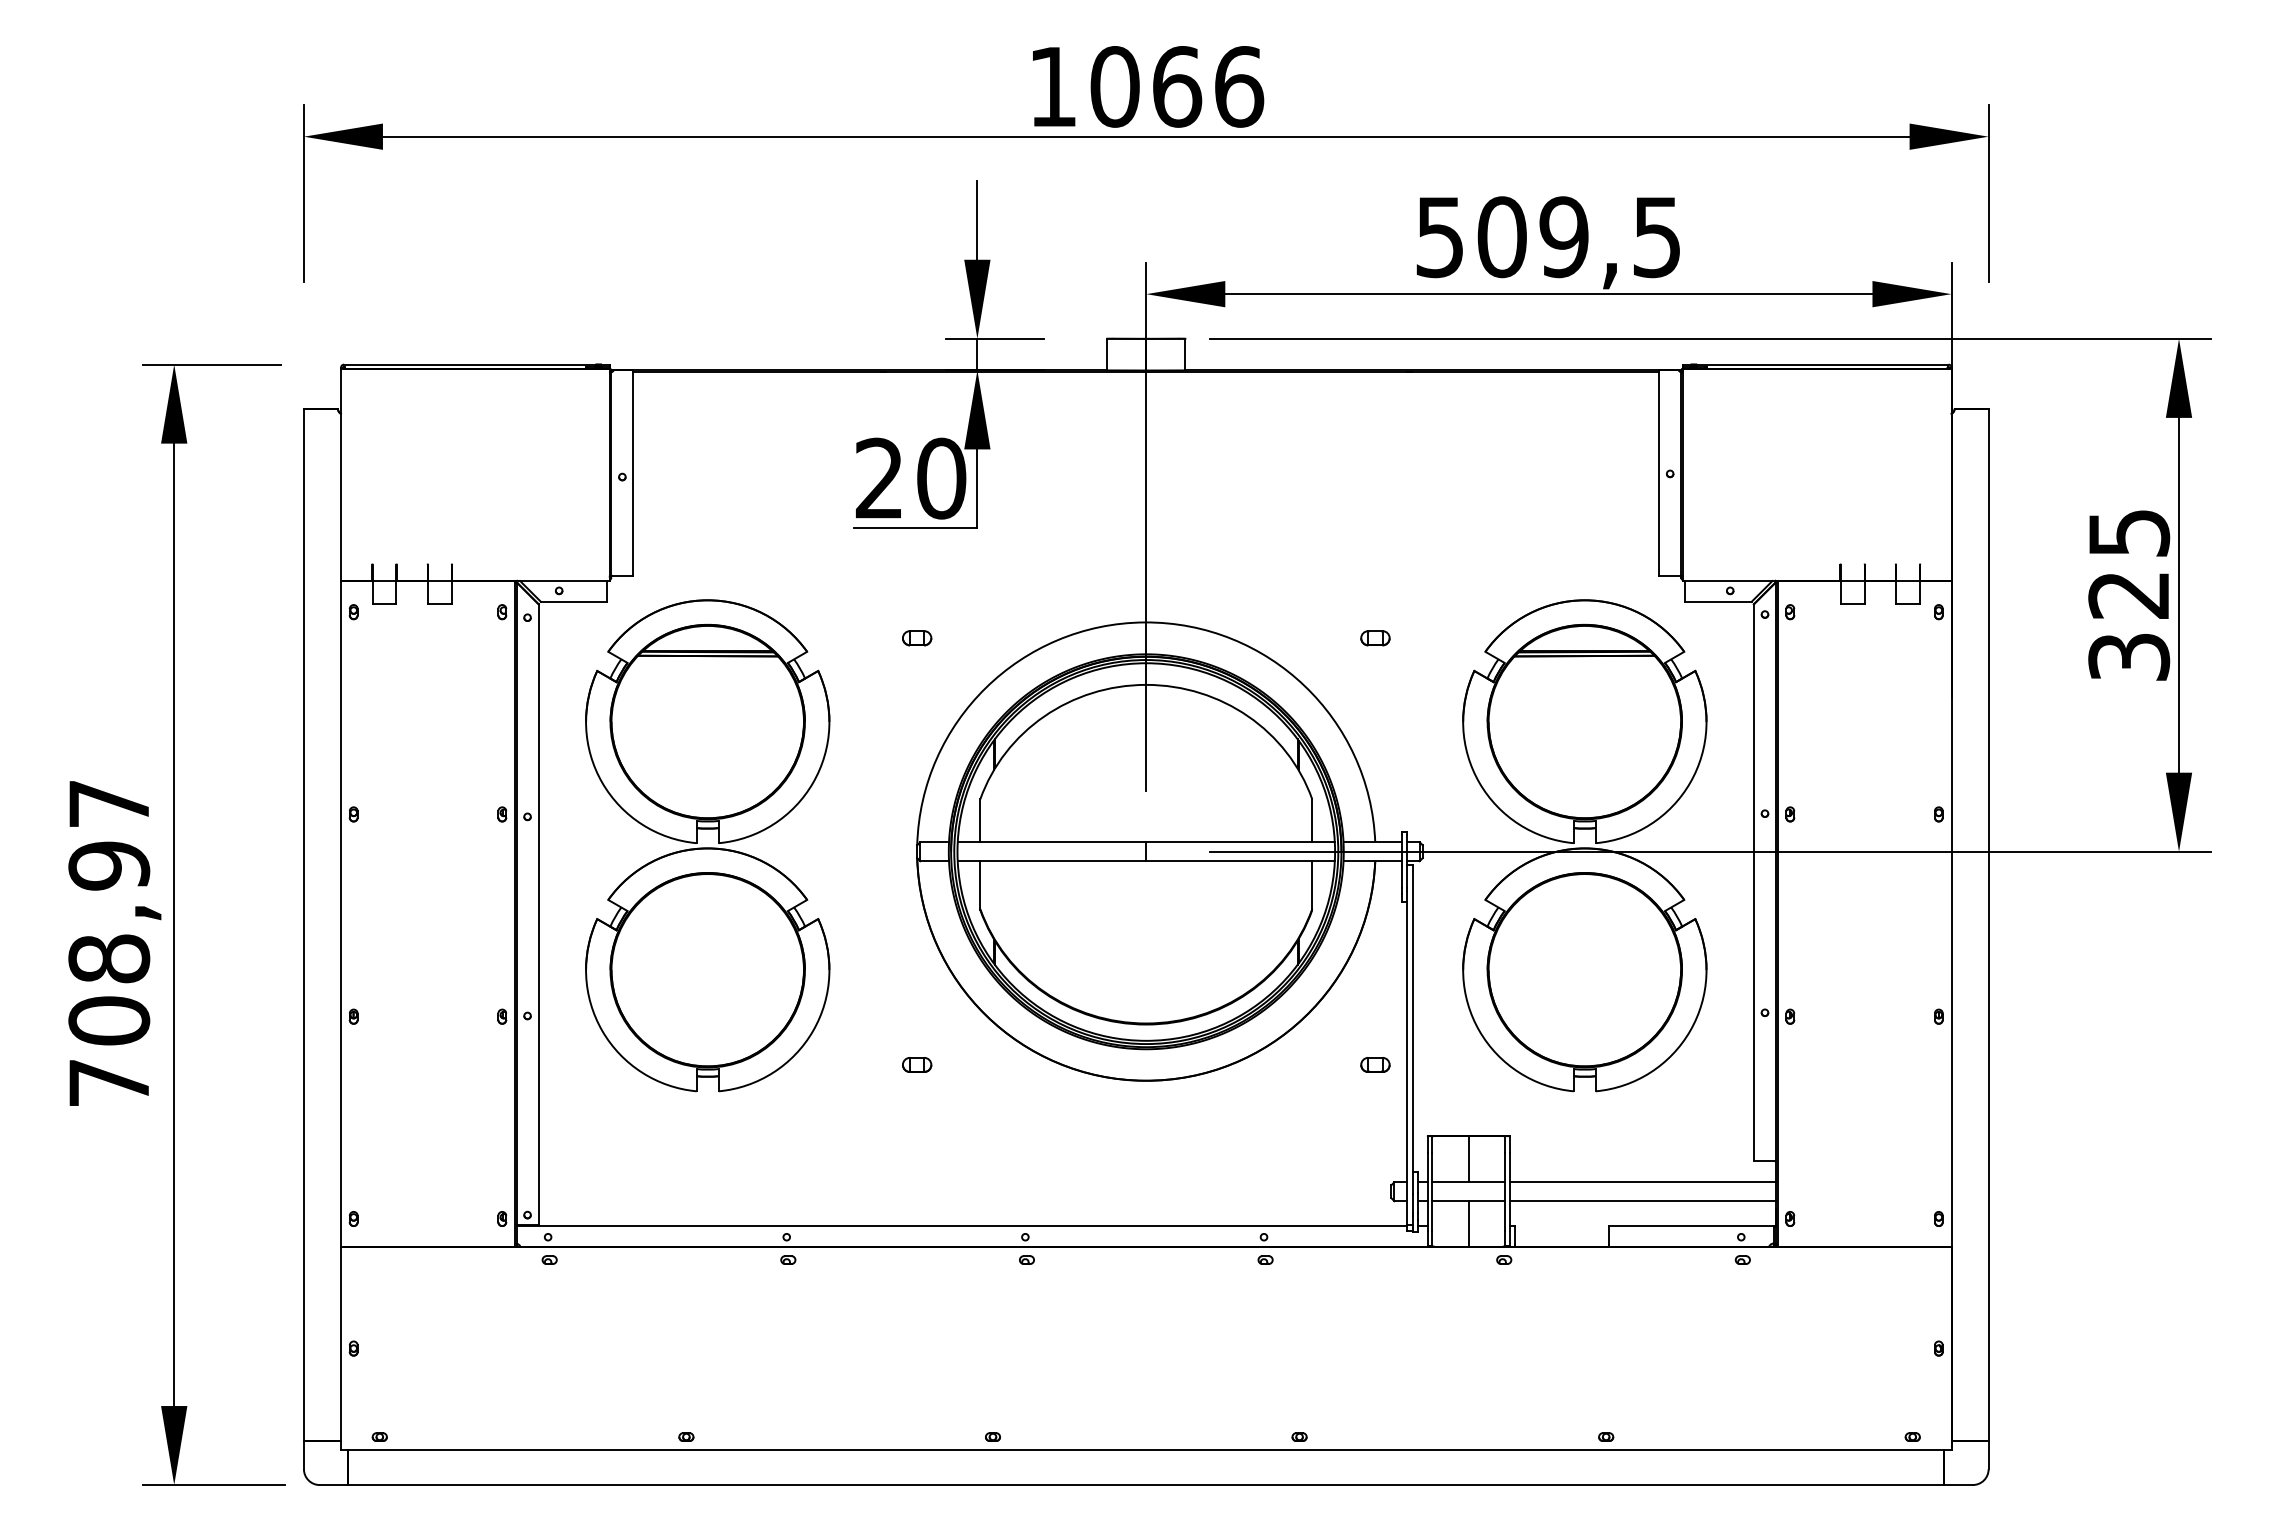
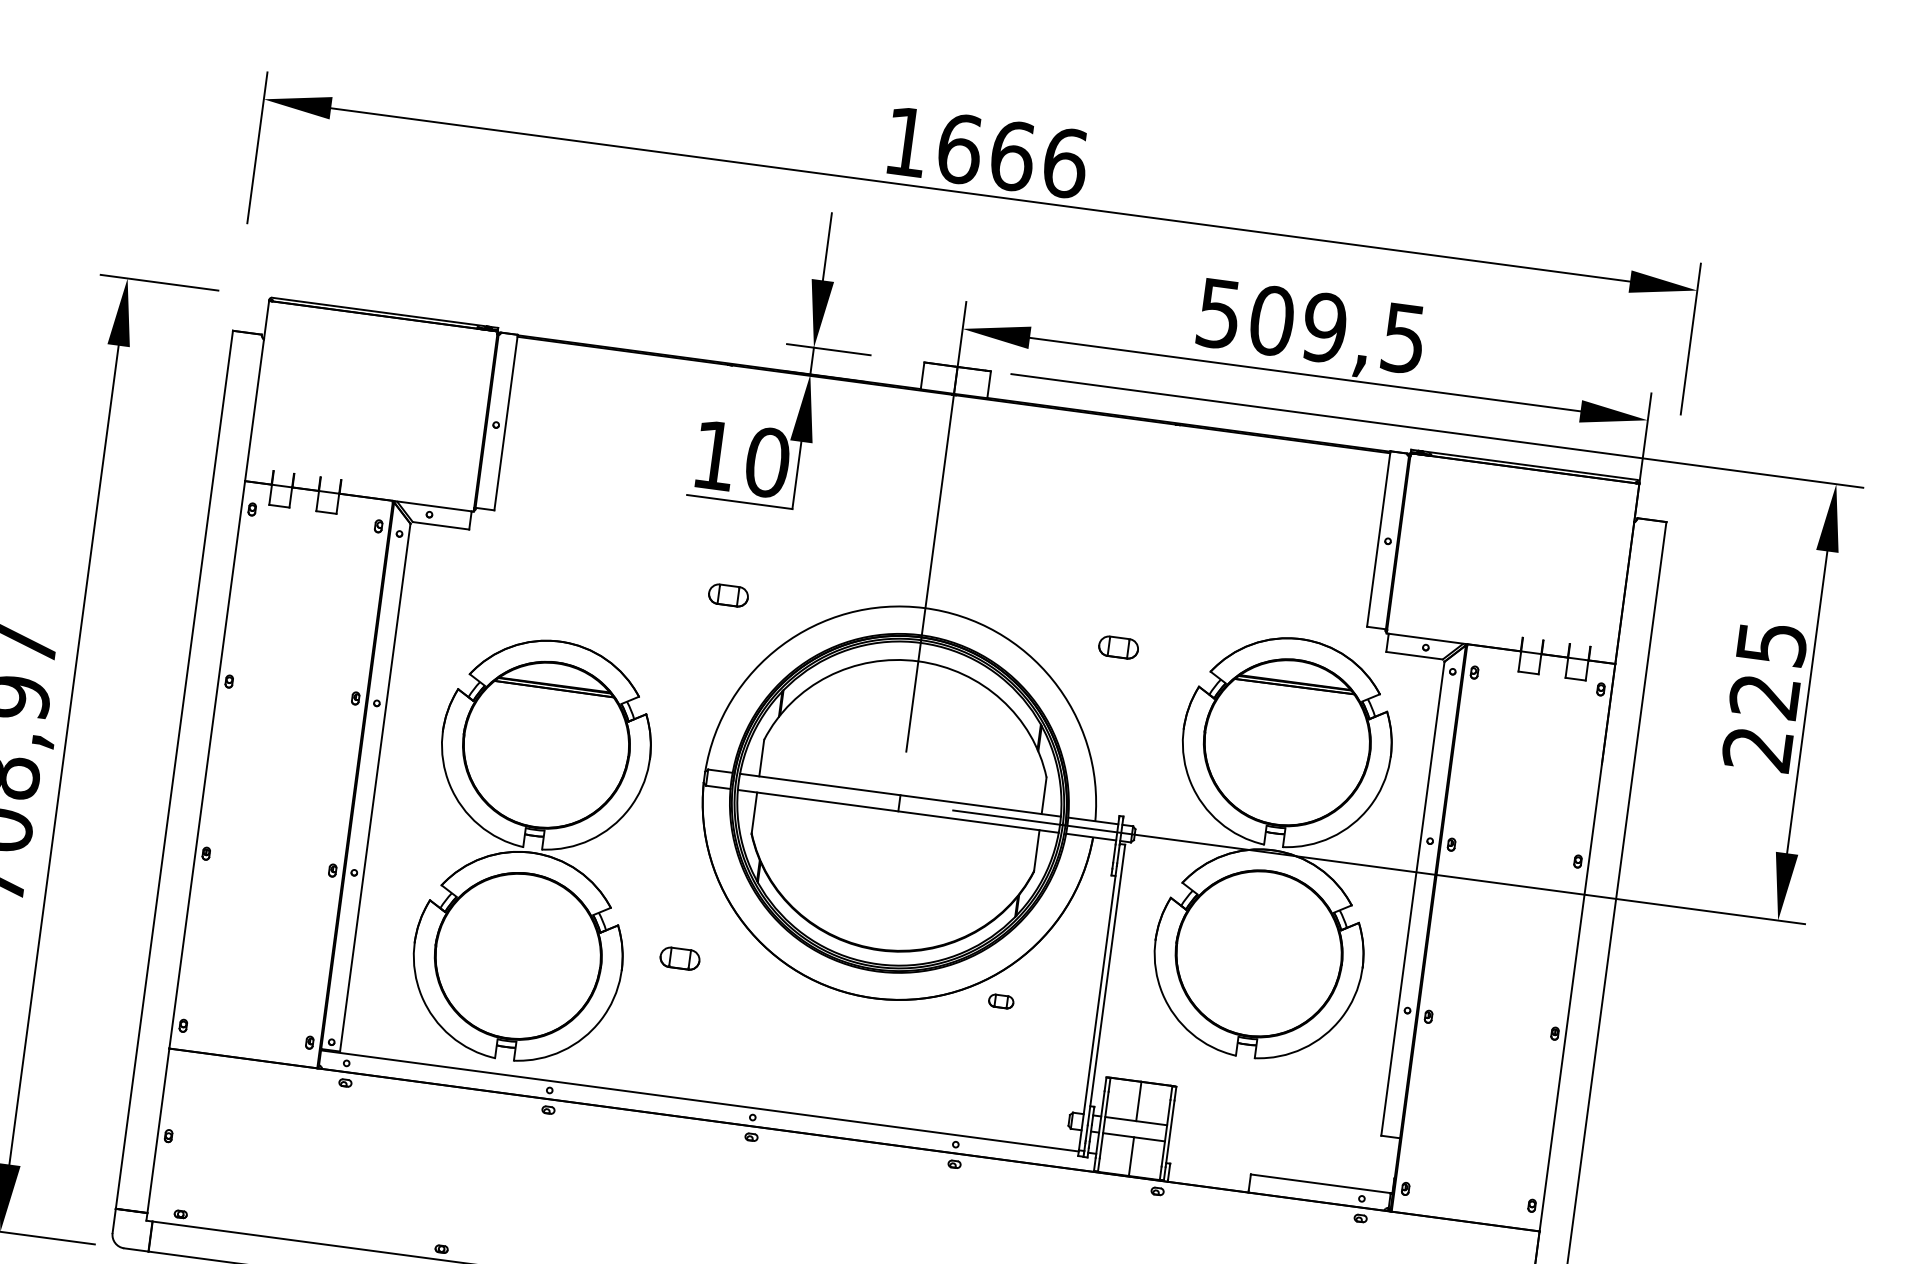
text: (1115, 86) -> (960, 148), 1066 -> 1666
text: (878, 477) -> (714, 454), 20 -> 10
part: (917, 638) -> (728, 595), size x1.6
part: (1375, 638) -> (1118, 647), size x1.6
text: (2129, 657) -> (1758, 749), 325 -> 225
part: (707, 845) -> (532, 850), moved
part: (917, 1064) -> (680, 958), size x1.6
part: (1375, 1064) -> (1001, 1001), moved
line: (1642, 1182) -> (1284, 1141), removed
line: (1642, 1201) -> (1281, 1157), removed

